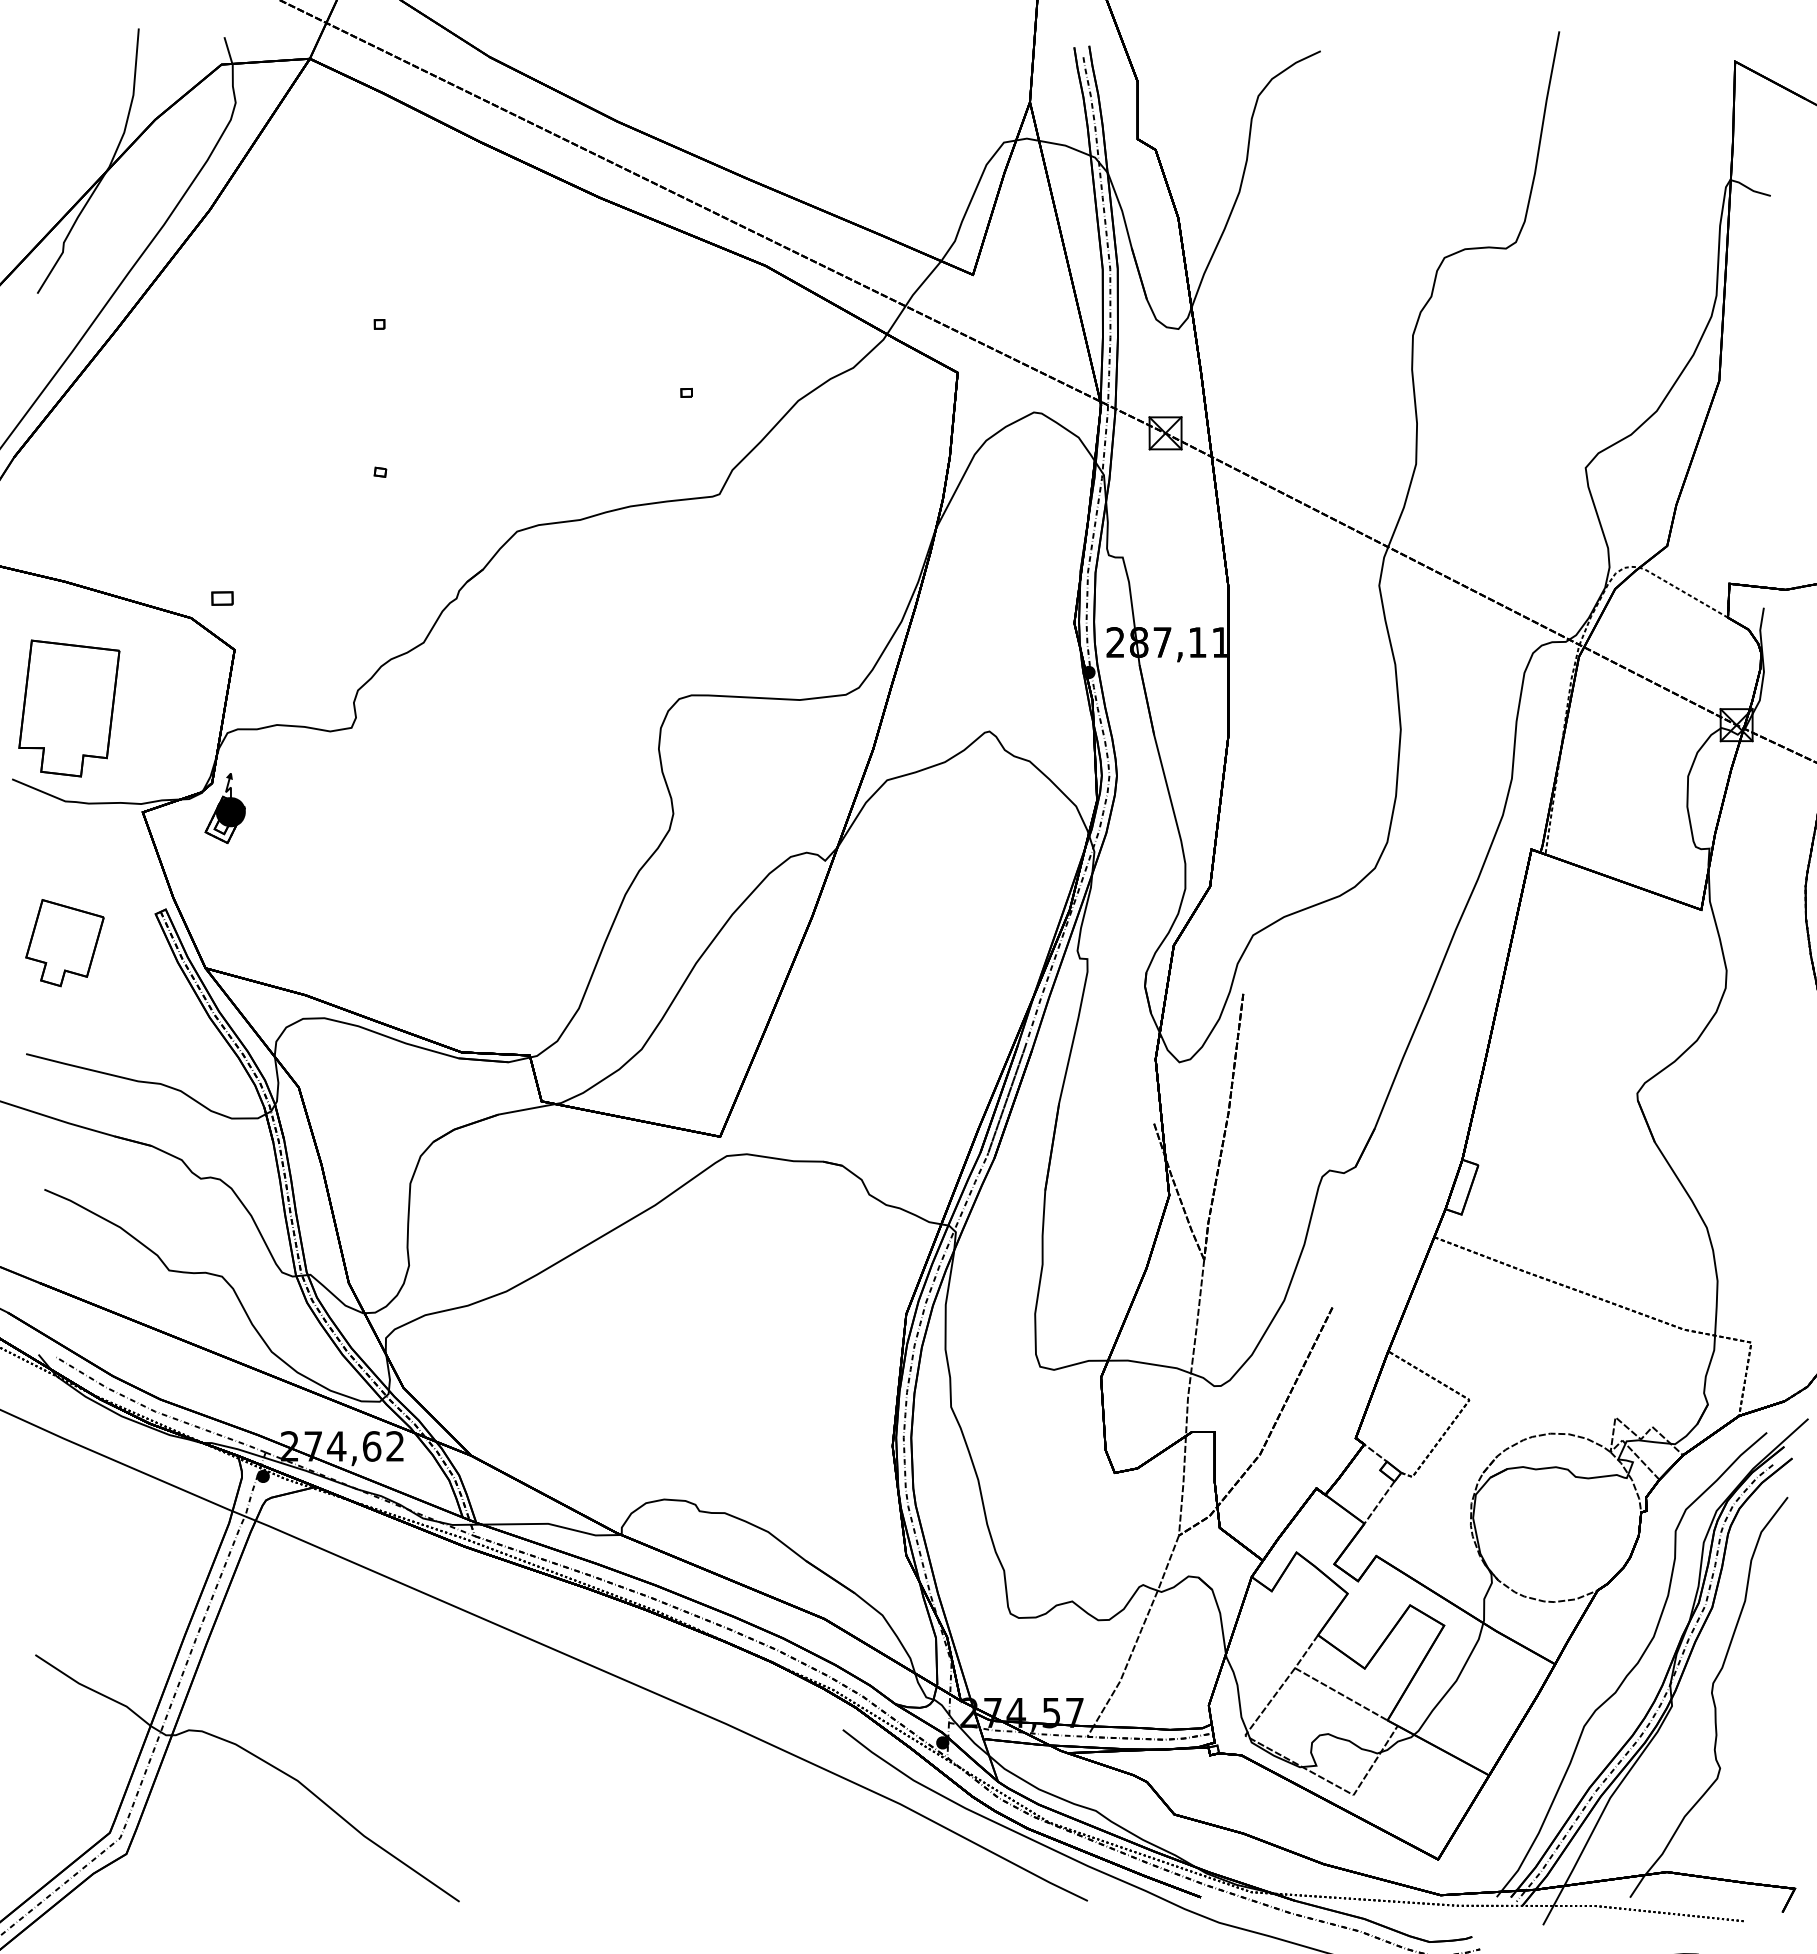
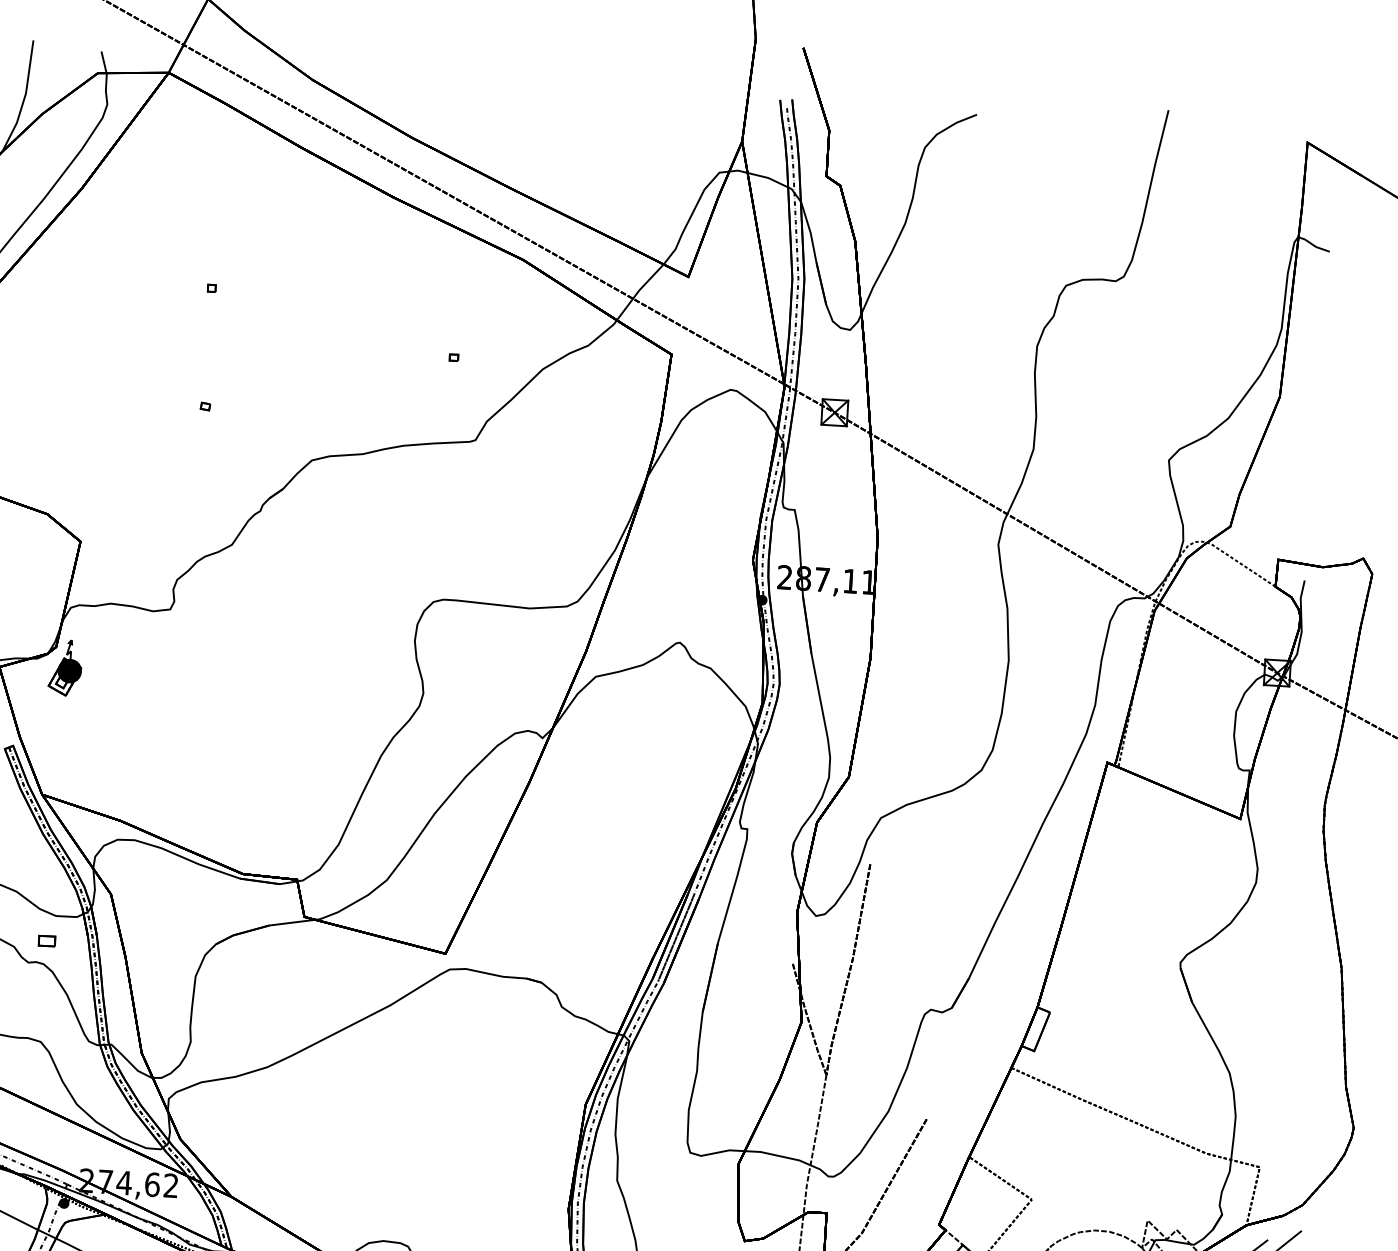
part: (222, 598) -> (47, 941), moved

